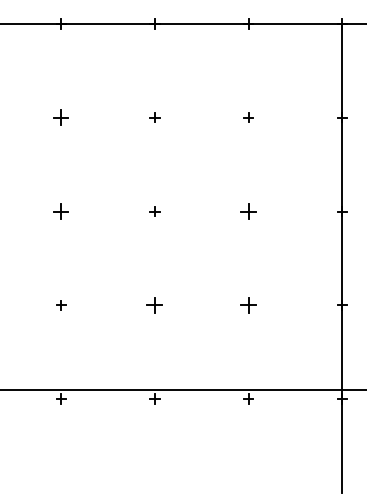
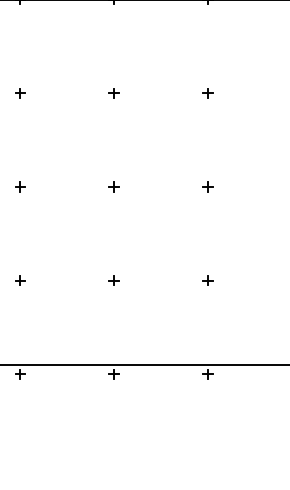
part: (61, 117) -> (20, 93), size x0.62
part: (61, 211) -> (20, 187), size x0.62
part: (248, 211) -> (207, 187), size x0.62
part: (154, 305) -> (113, 281), size x0.62
part: (248, 305) -> (207, 281), size x0.62

